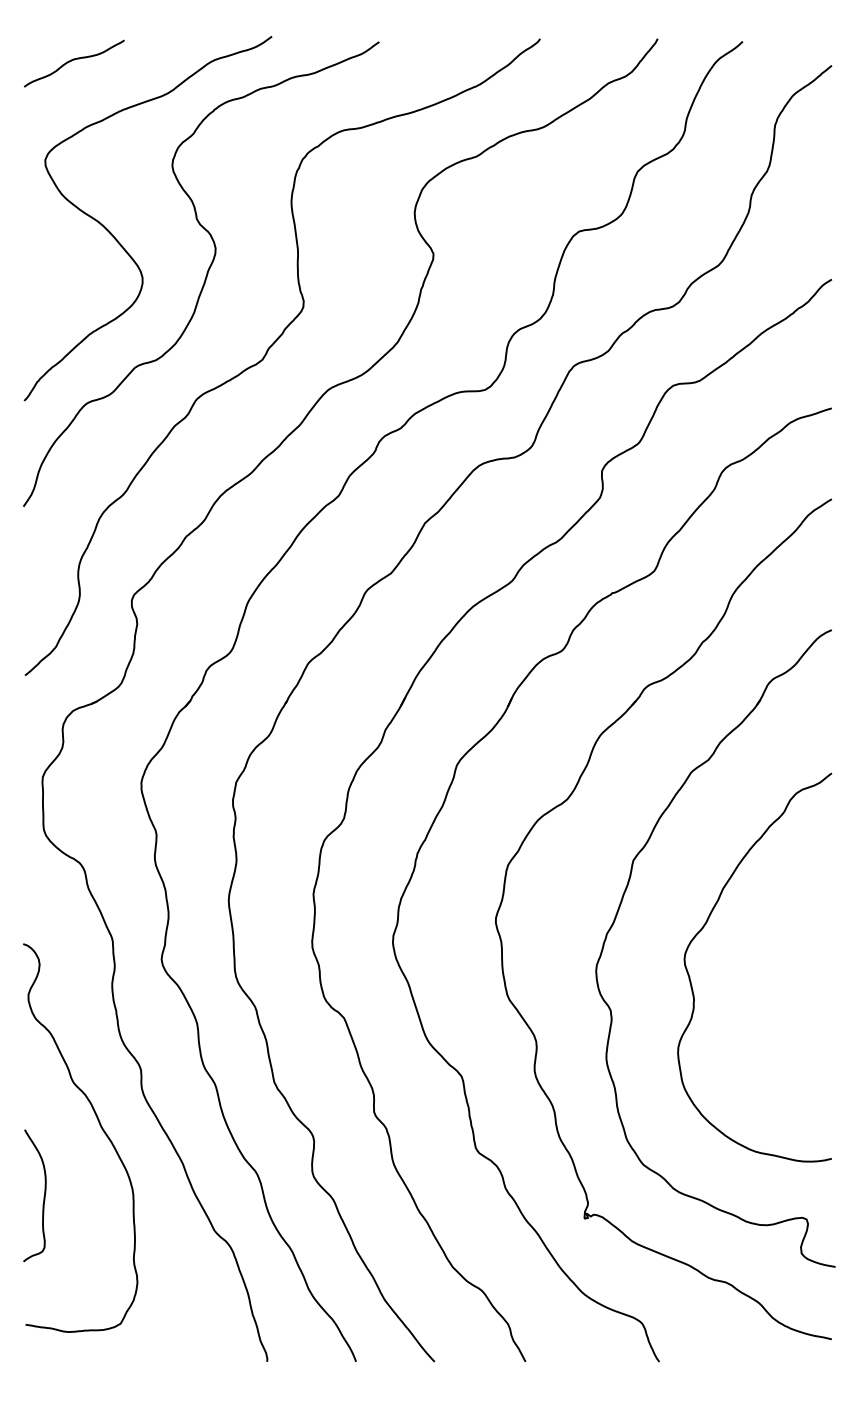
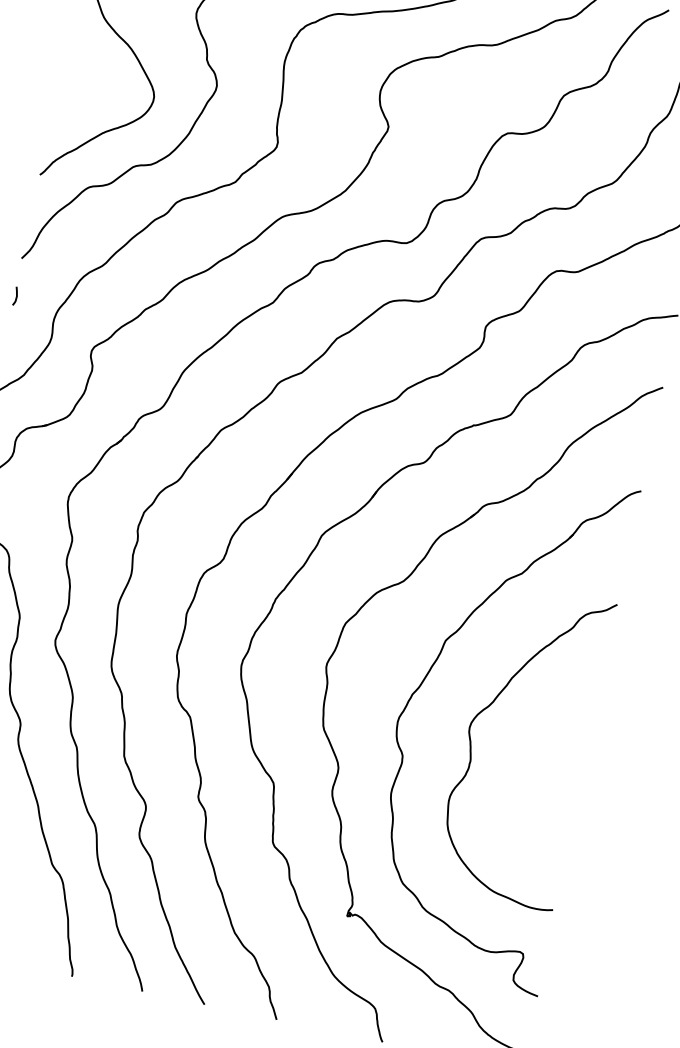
curve: (26, 553) -> (16, 296), added

